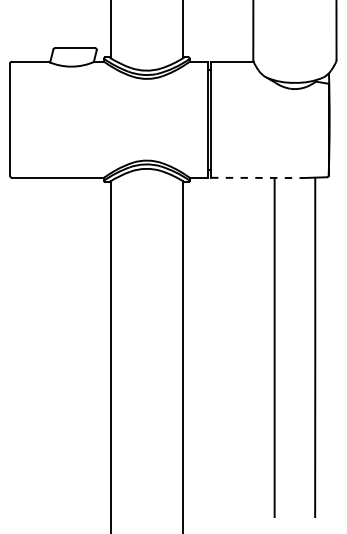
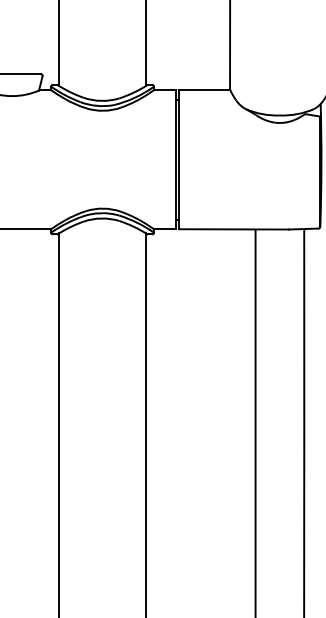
line: (256, 177) -> (233, 228), dashed -> solid

